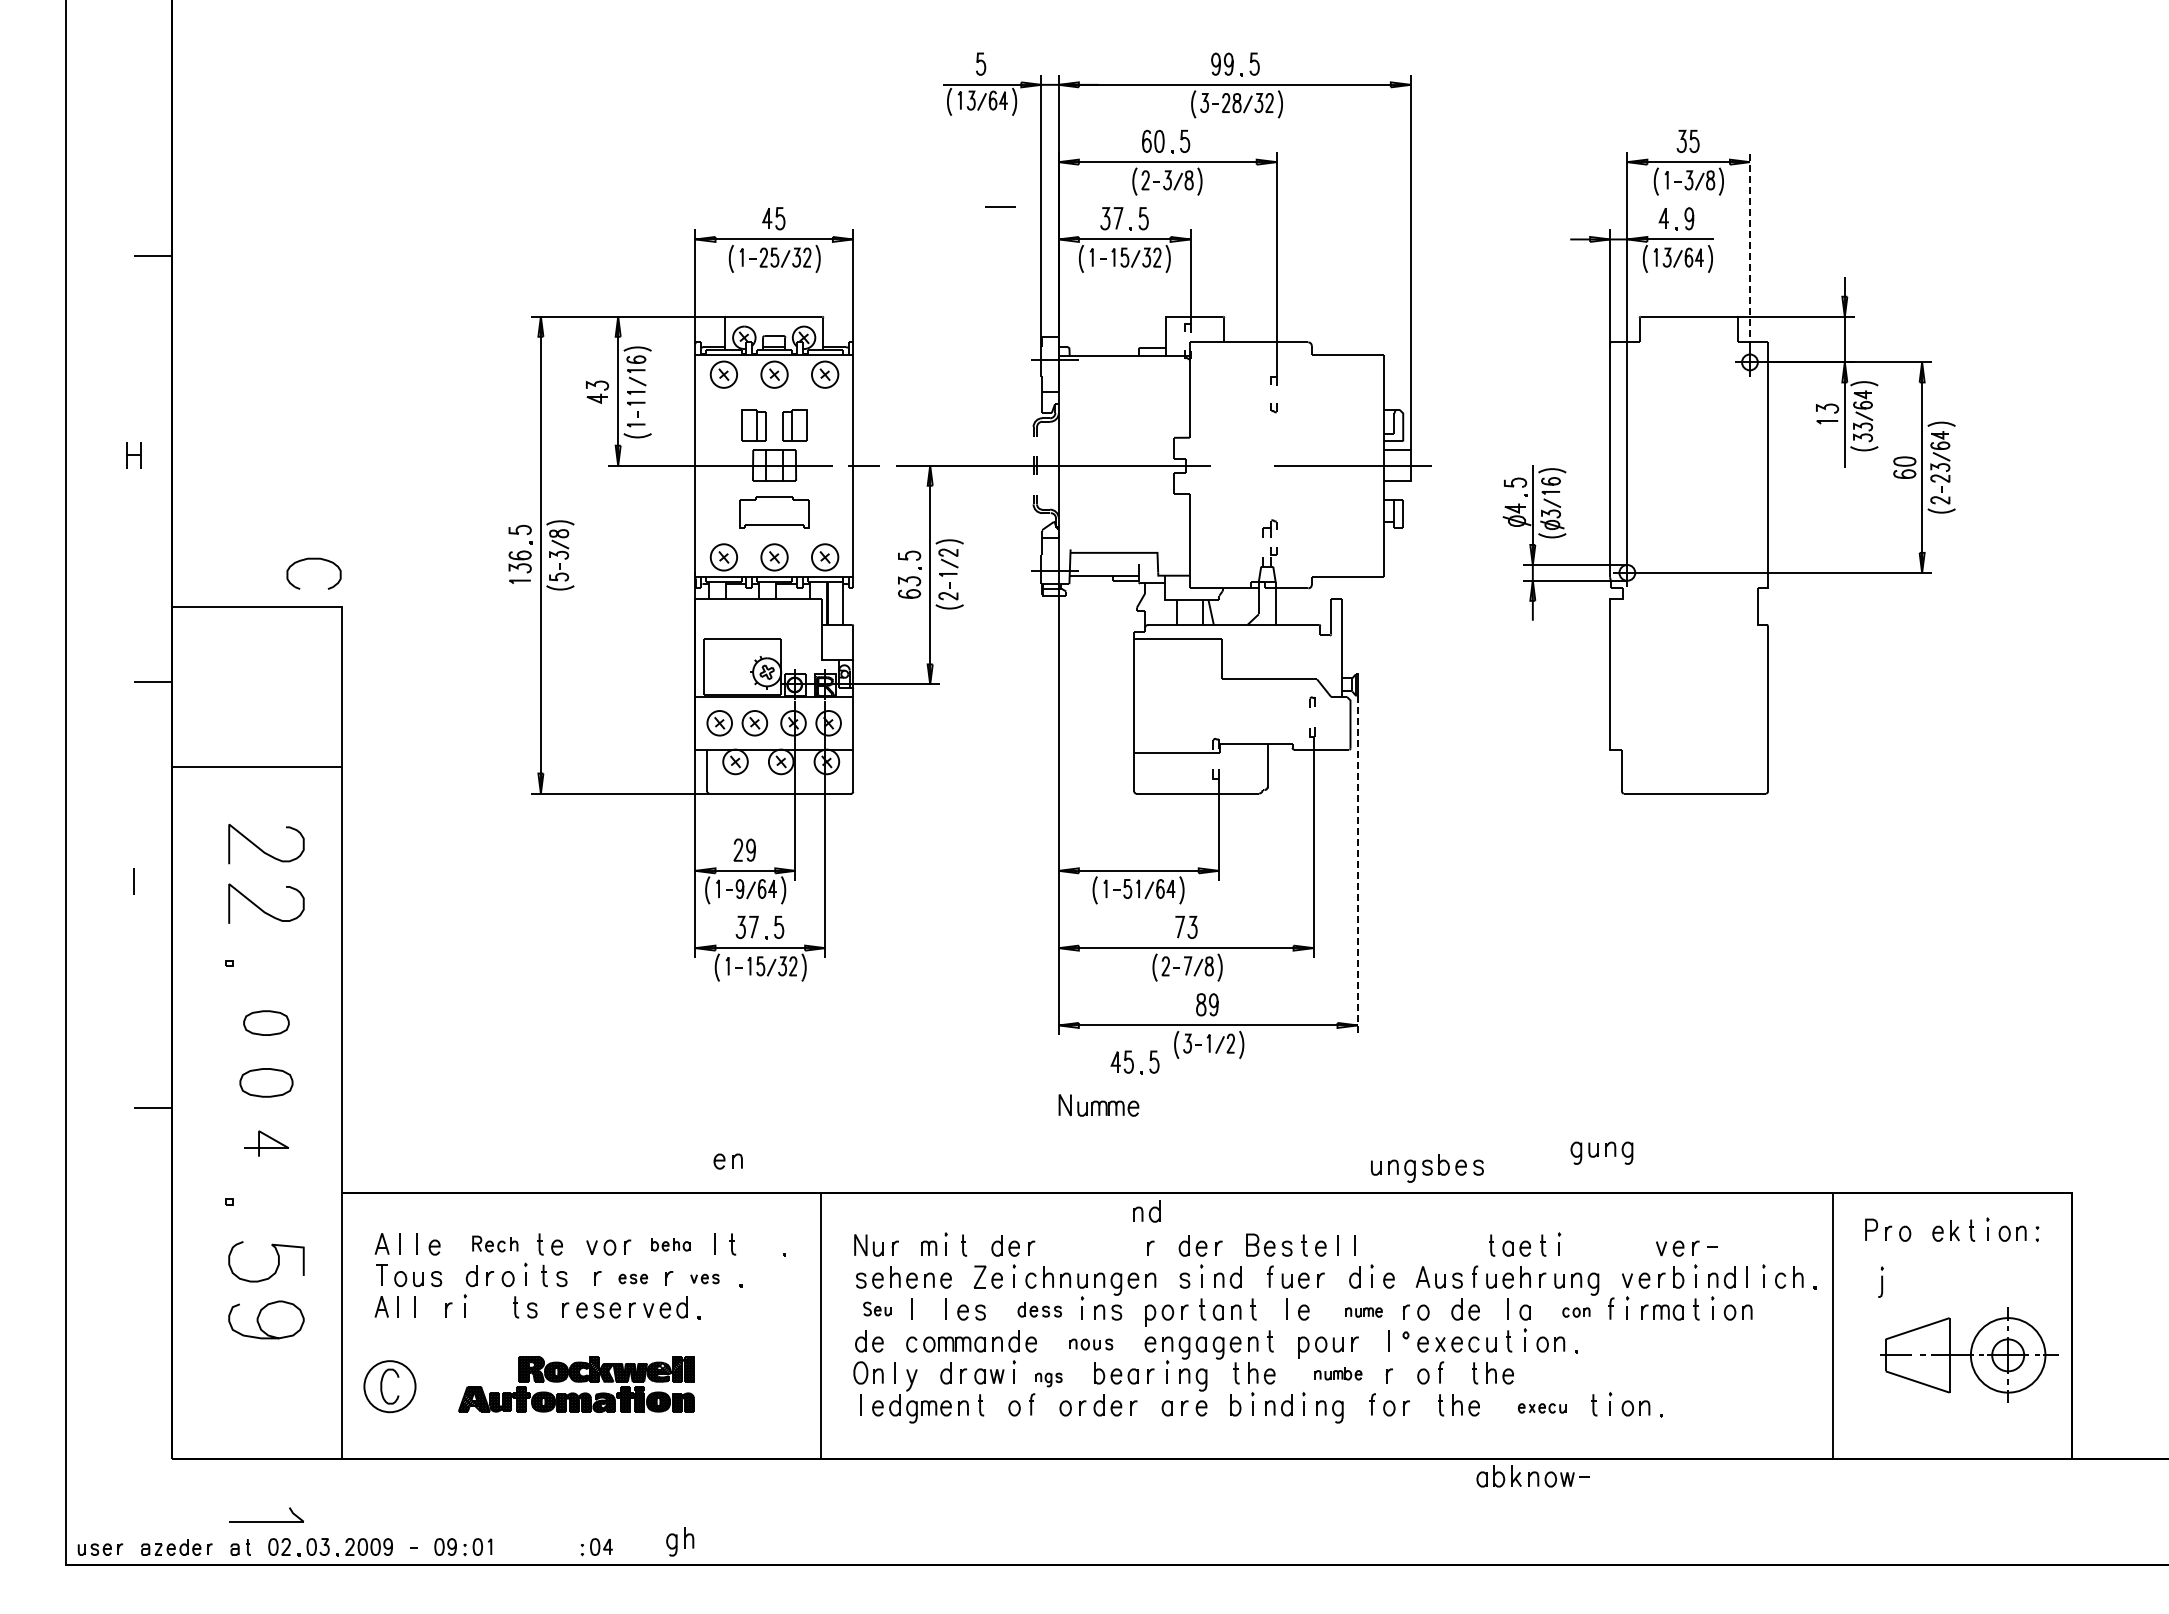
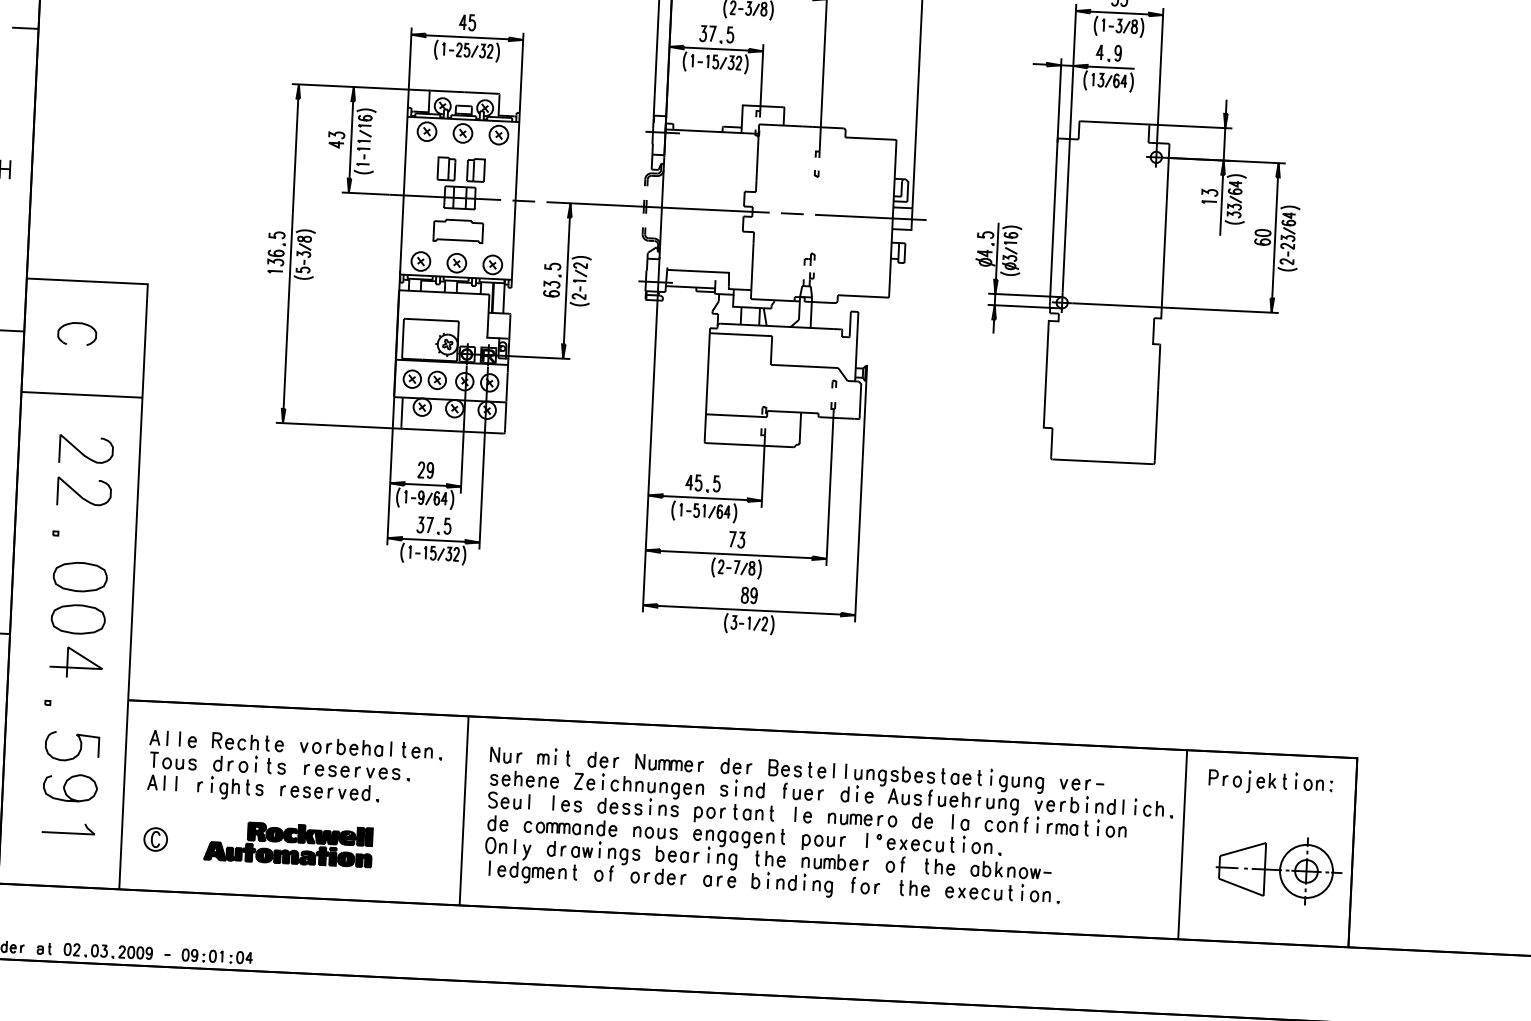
line: (1000, 206) -> (792, 213), moved
line: (1749, 250) -> (1159, 77), dashed -> solid
part: (313, 559) -> (77, 323), moved
line: (1357, 865) -> (860, 501), dashed -> solid
part: (266, 1022) -> (80, 576), size x1.67
part: (1134, 1062) -> (702, 483), moved
part: (266, 1082) -> (78, 619), size x1.43
part: (1098, 1105) -> (663, 762), moved
part: (266, 1143) -> (76, 662), size x1.67
part: (1601, 1152) -> (1021, 784), moved
part: (727, 1161) -> (421, 752), moved
part: (1427, 1168) -> (894, 776), moved
part: (1146, 1211) -> (699, 740), removed
part: (494, 1243) -> (234, 741), size x1.43
part: (670, 1244) -> (359, 747), size x1.67
part: (633, 1278) -> (332, 770), size x1.67
part: (704, 1278) -> (382, 773), size x1.67
part: (1880, 1281) -> (1248, 781), moved
part: (877, 1308) -> (504, 800), size x1.67
part: (1039, 1309) -> (619, 806), size x1.43
part: (1363, 1312) -> (849, 819), size x1.67
part: (1576, 1312) -> (1001, 826), size x1.67
part: (1091, 1344) -> (655, 832), size x1.43
part: (1338, 1373) -> (830, 861), size x1.67
part: (1048, 1379) -> (623, 856), size x1.67
part: (389, 1386) -> (155, 839), size x0.62
part: (1541, 1408) -> (973, 893), size x1.67
part: (1532, 1476) -> (1010, 870), moved
part: (266, 1521) -> (68, 833), moved
part: (680, 1541) -> (229, 788), moved
part: (596, 1547) -> (241, 957), moved

